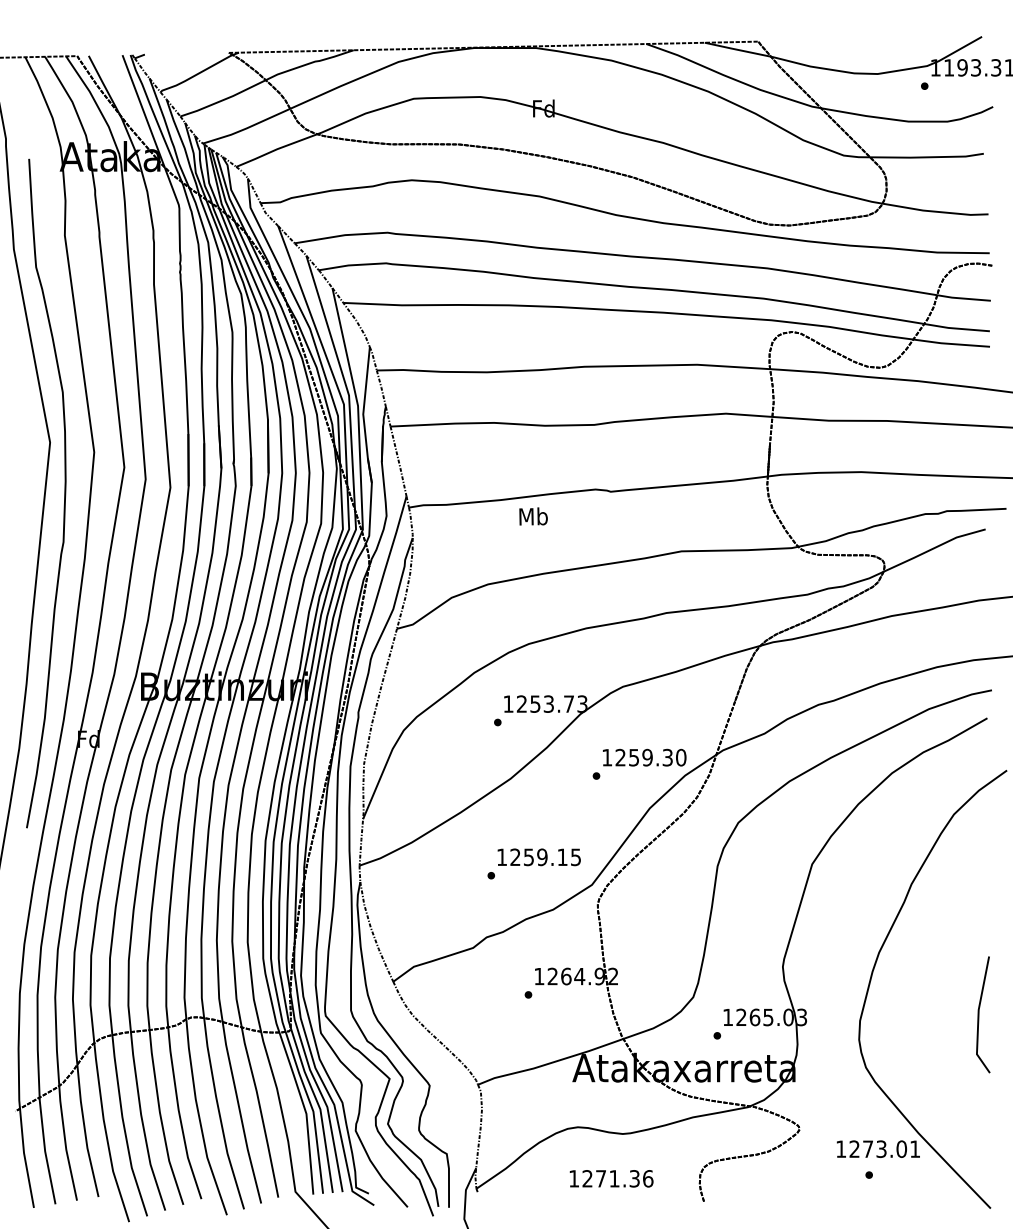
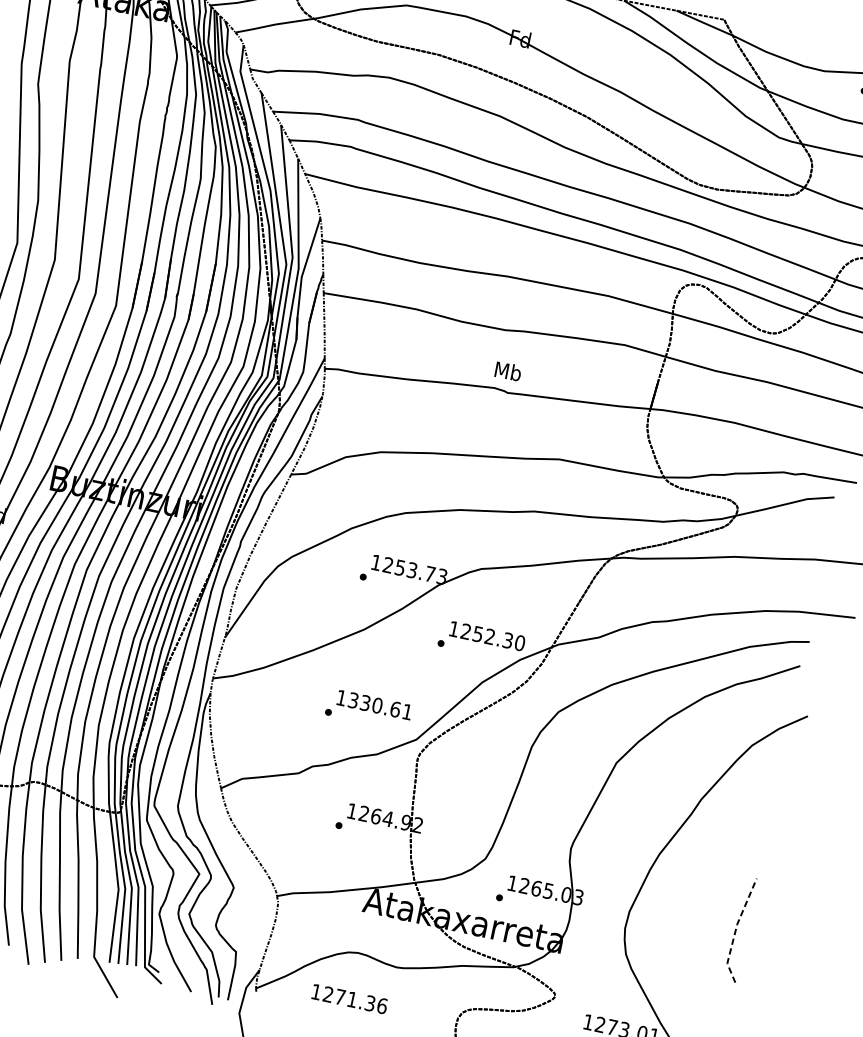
text: (533, 516) -> (508, 371), moved
text: (647, 757) -> (490, 636), 1259.30 -> 1252.30
text: (545, 857) -> (380, 706), 1259.15 -> 1330.61
line: (978, 1015) -> (736, 929), solid -> dashed
text: (611, 1178) -> (349, 998), moved

